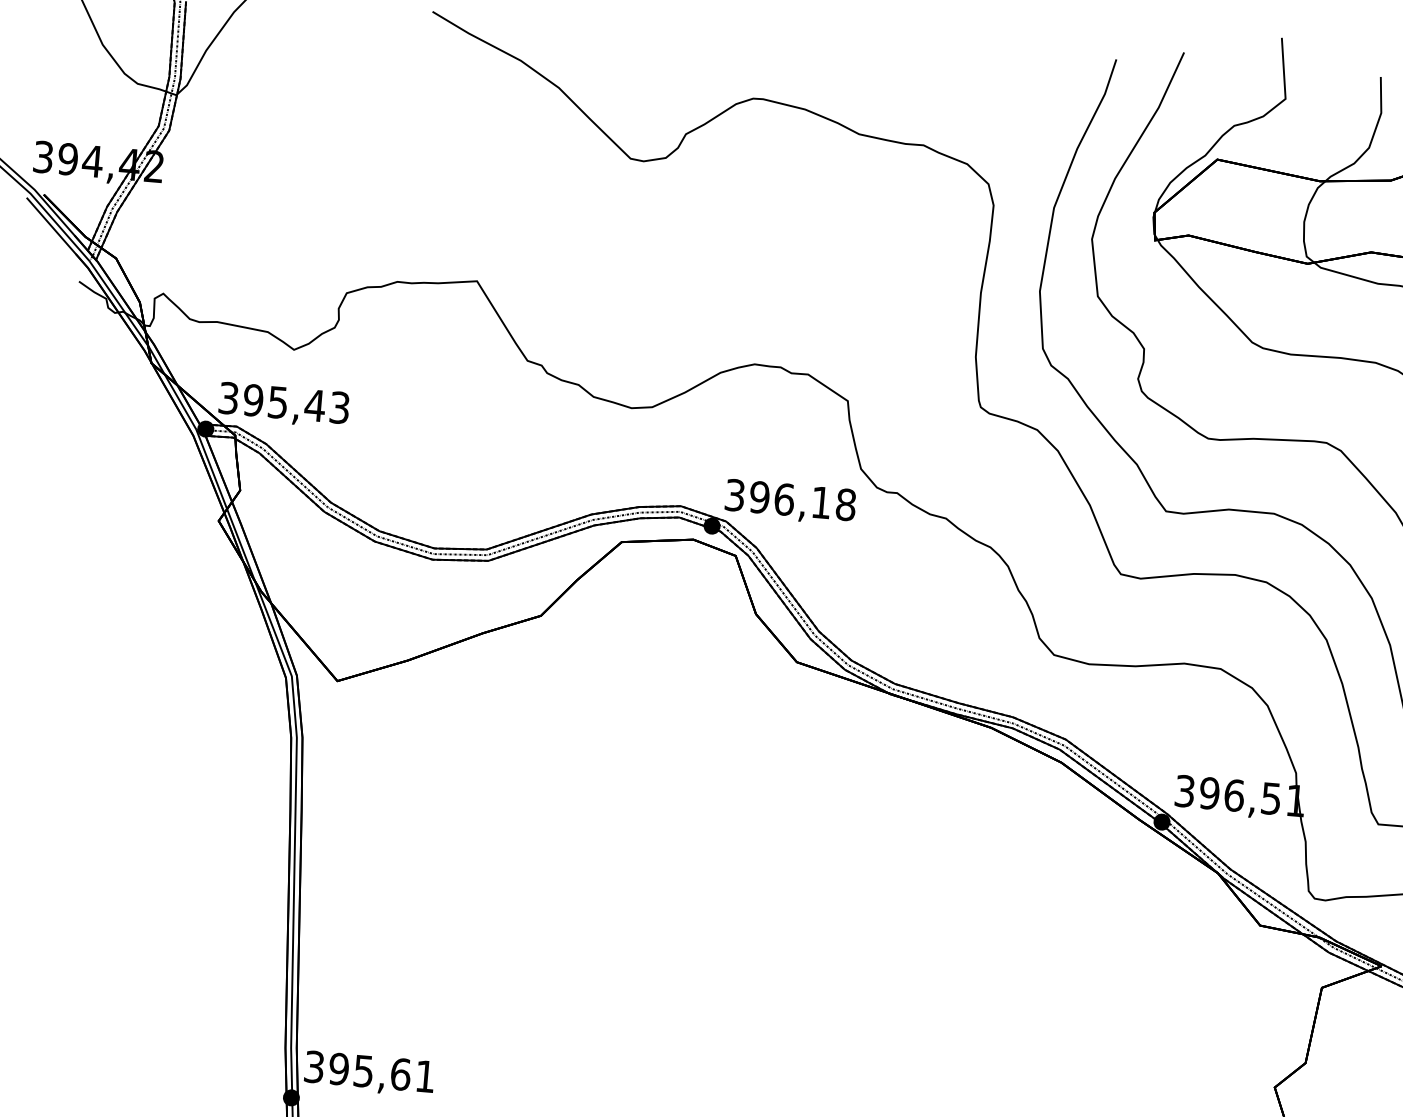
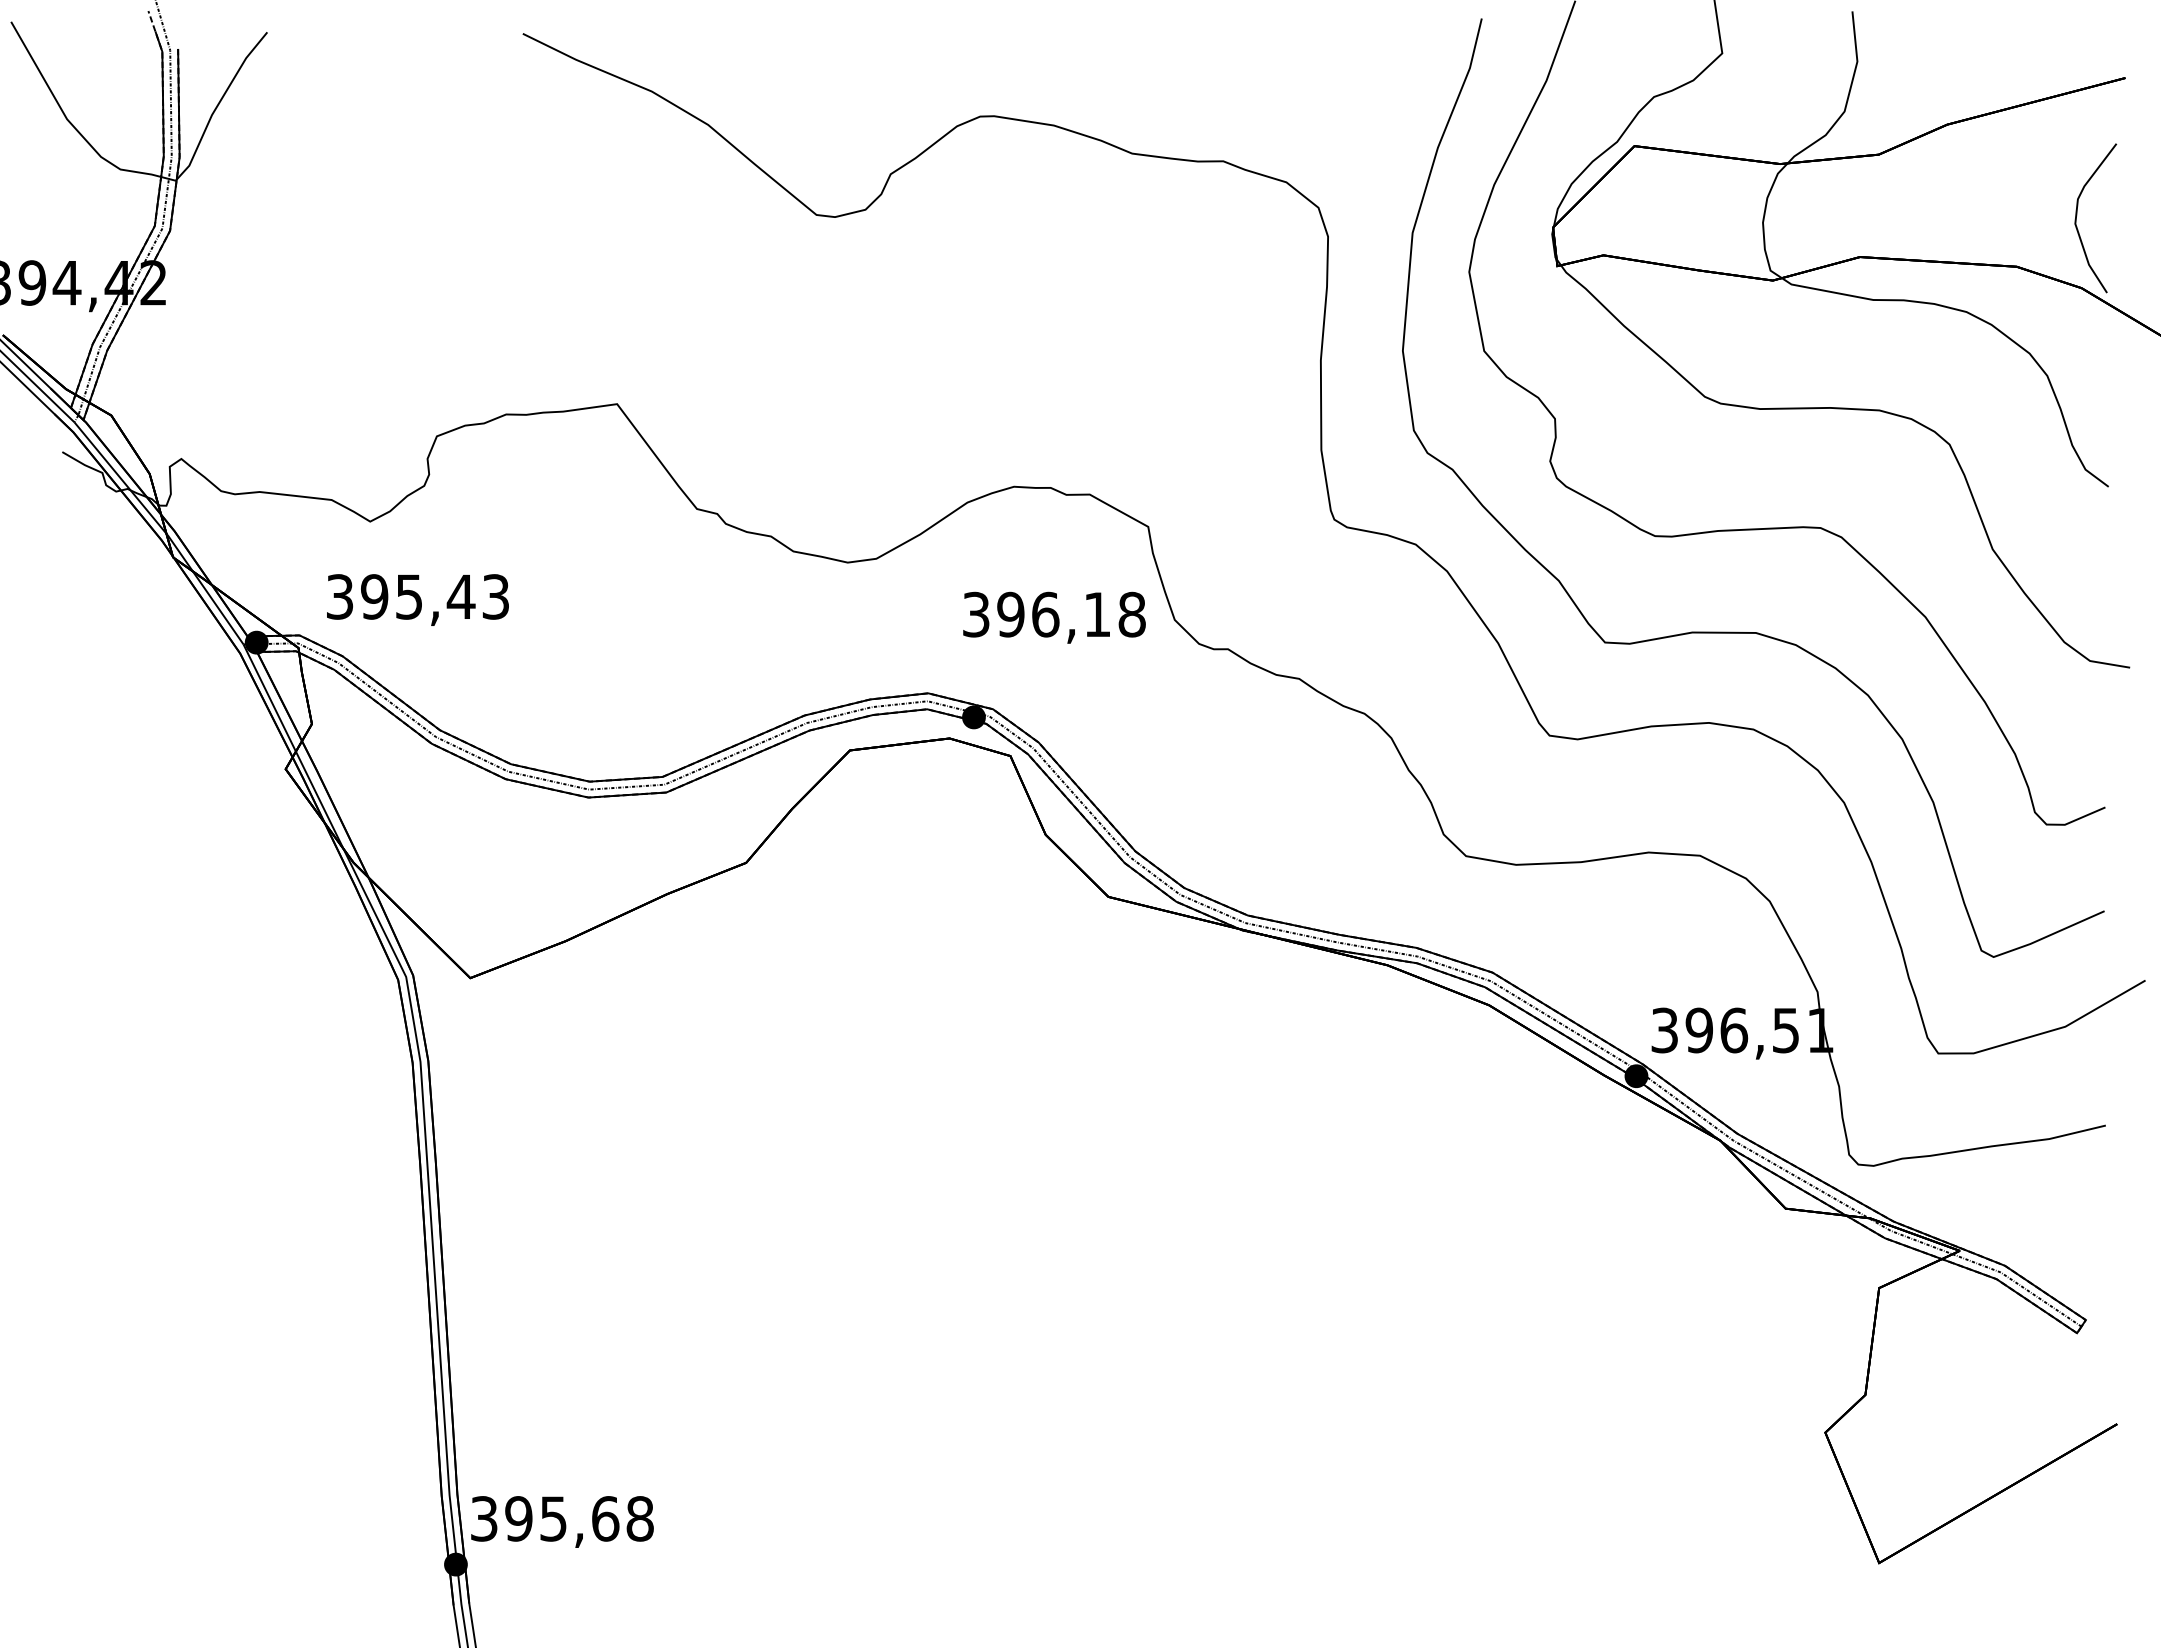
text: (283, 404) -> (417, 599), moved
text: (790, 502) -> (1054, 617), moved
text: (424, 1076) -> (639, 1518), 395,61 -> 395,68

